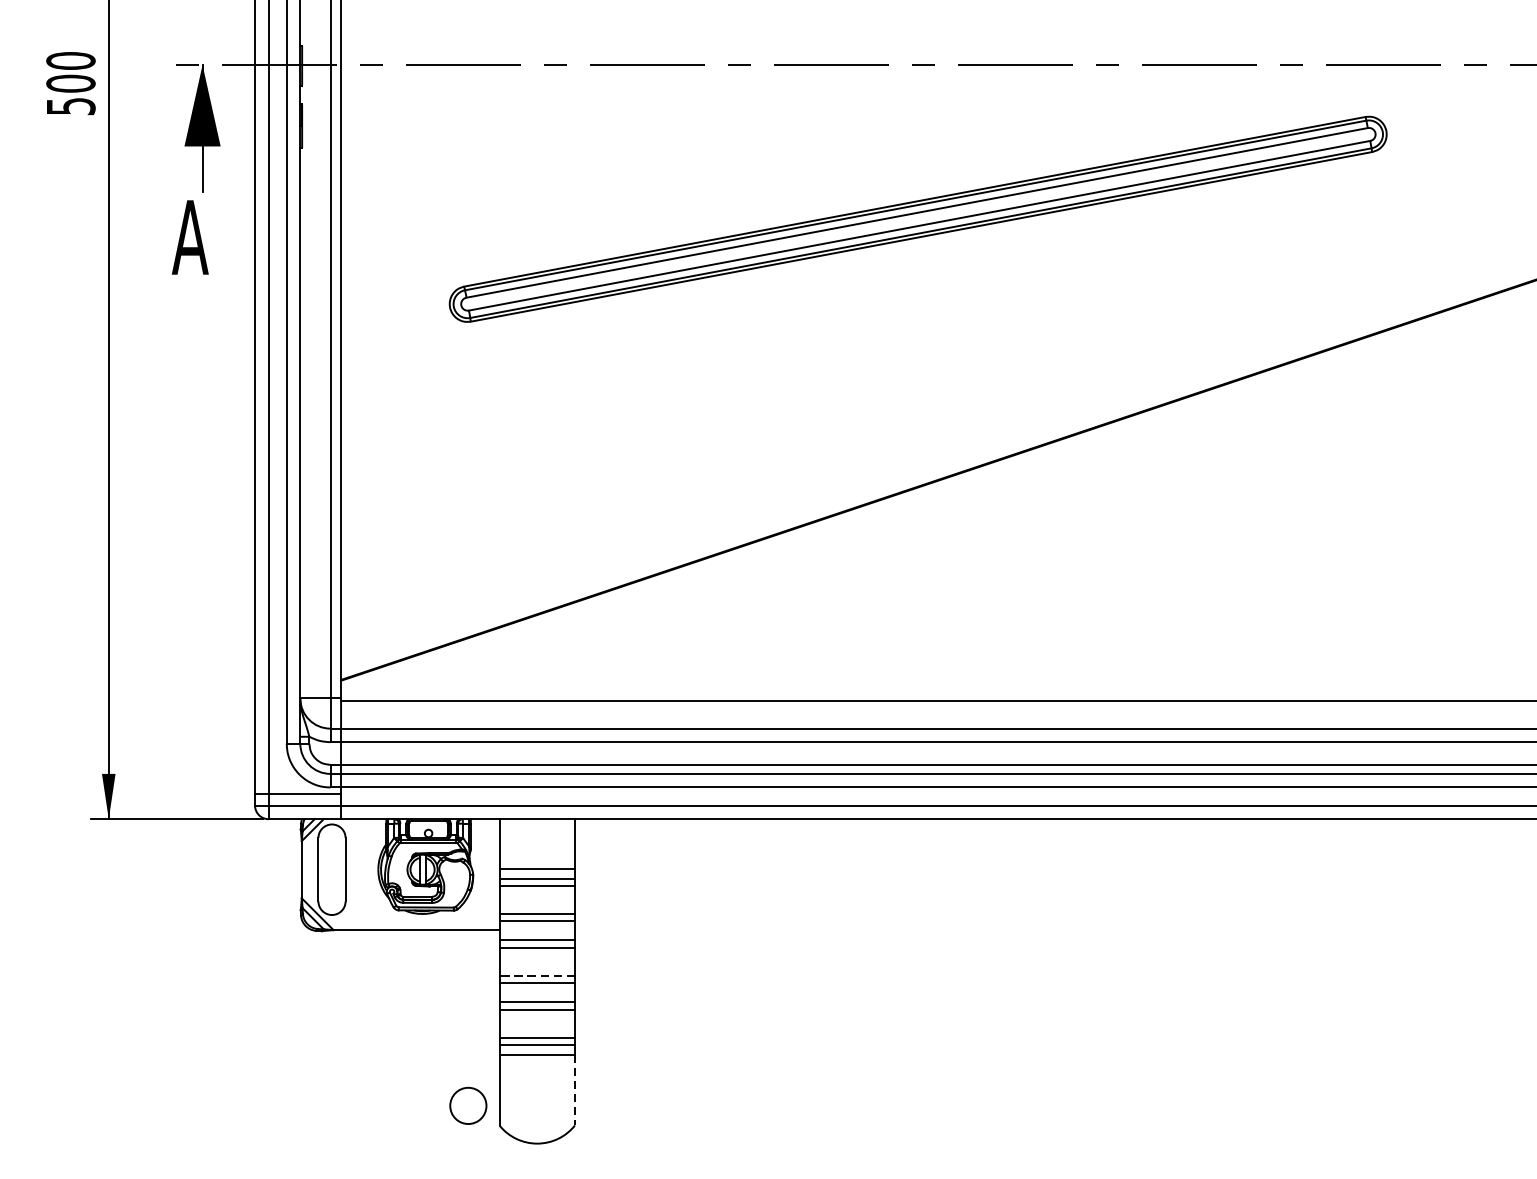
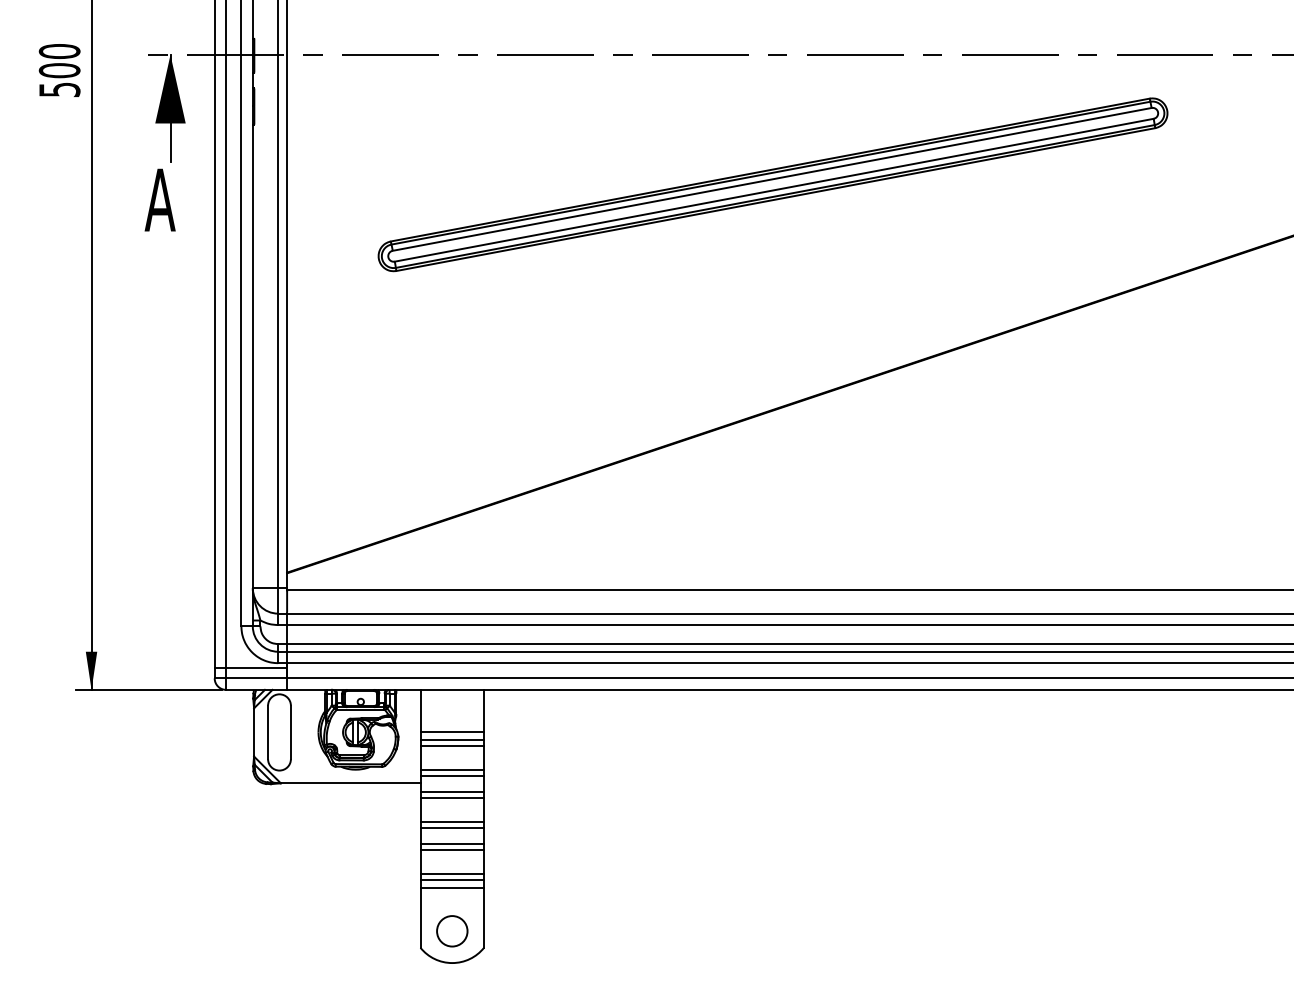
line: (537, 975) -> (452, 821), dashed -> solid
line: (575, 1089) -> (484, 917), dashed -> solid
circle: (468, 1106) -> (452, 931), moved

